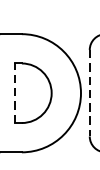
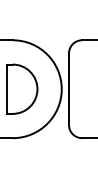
line: (14, 93) -> (6, 89), dashed -> solid
line: (89, 93) -> (68, 89), dashed -> solid

